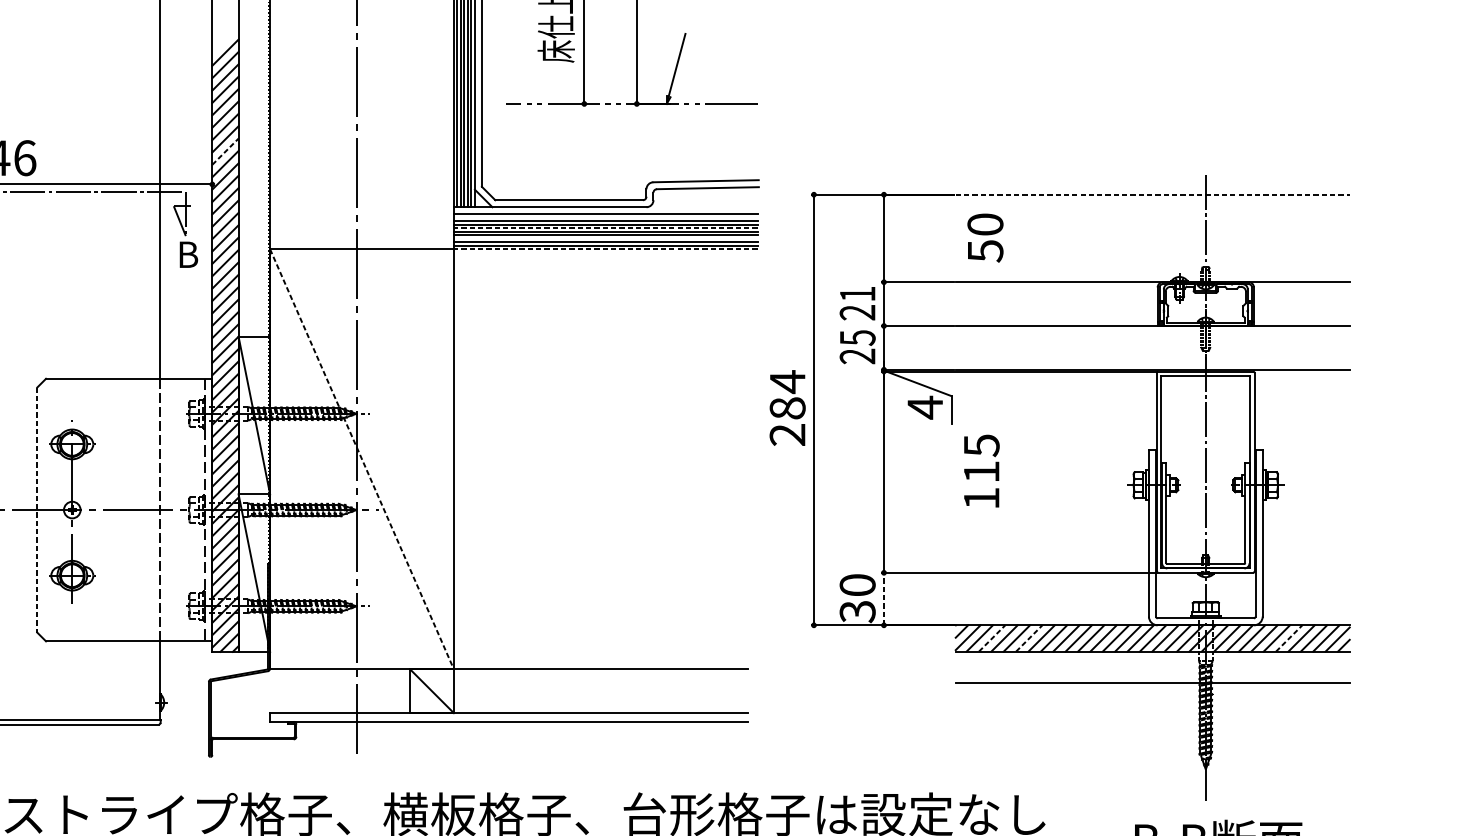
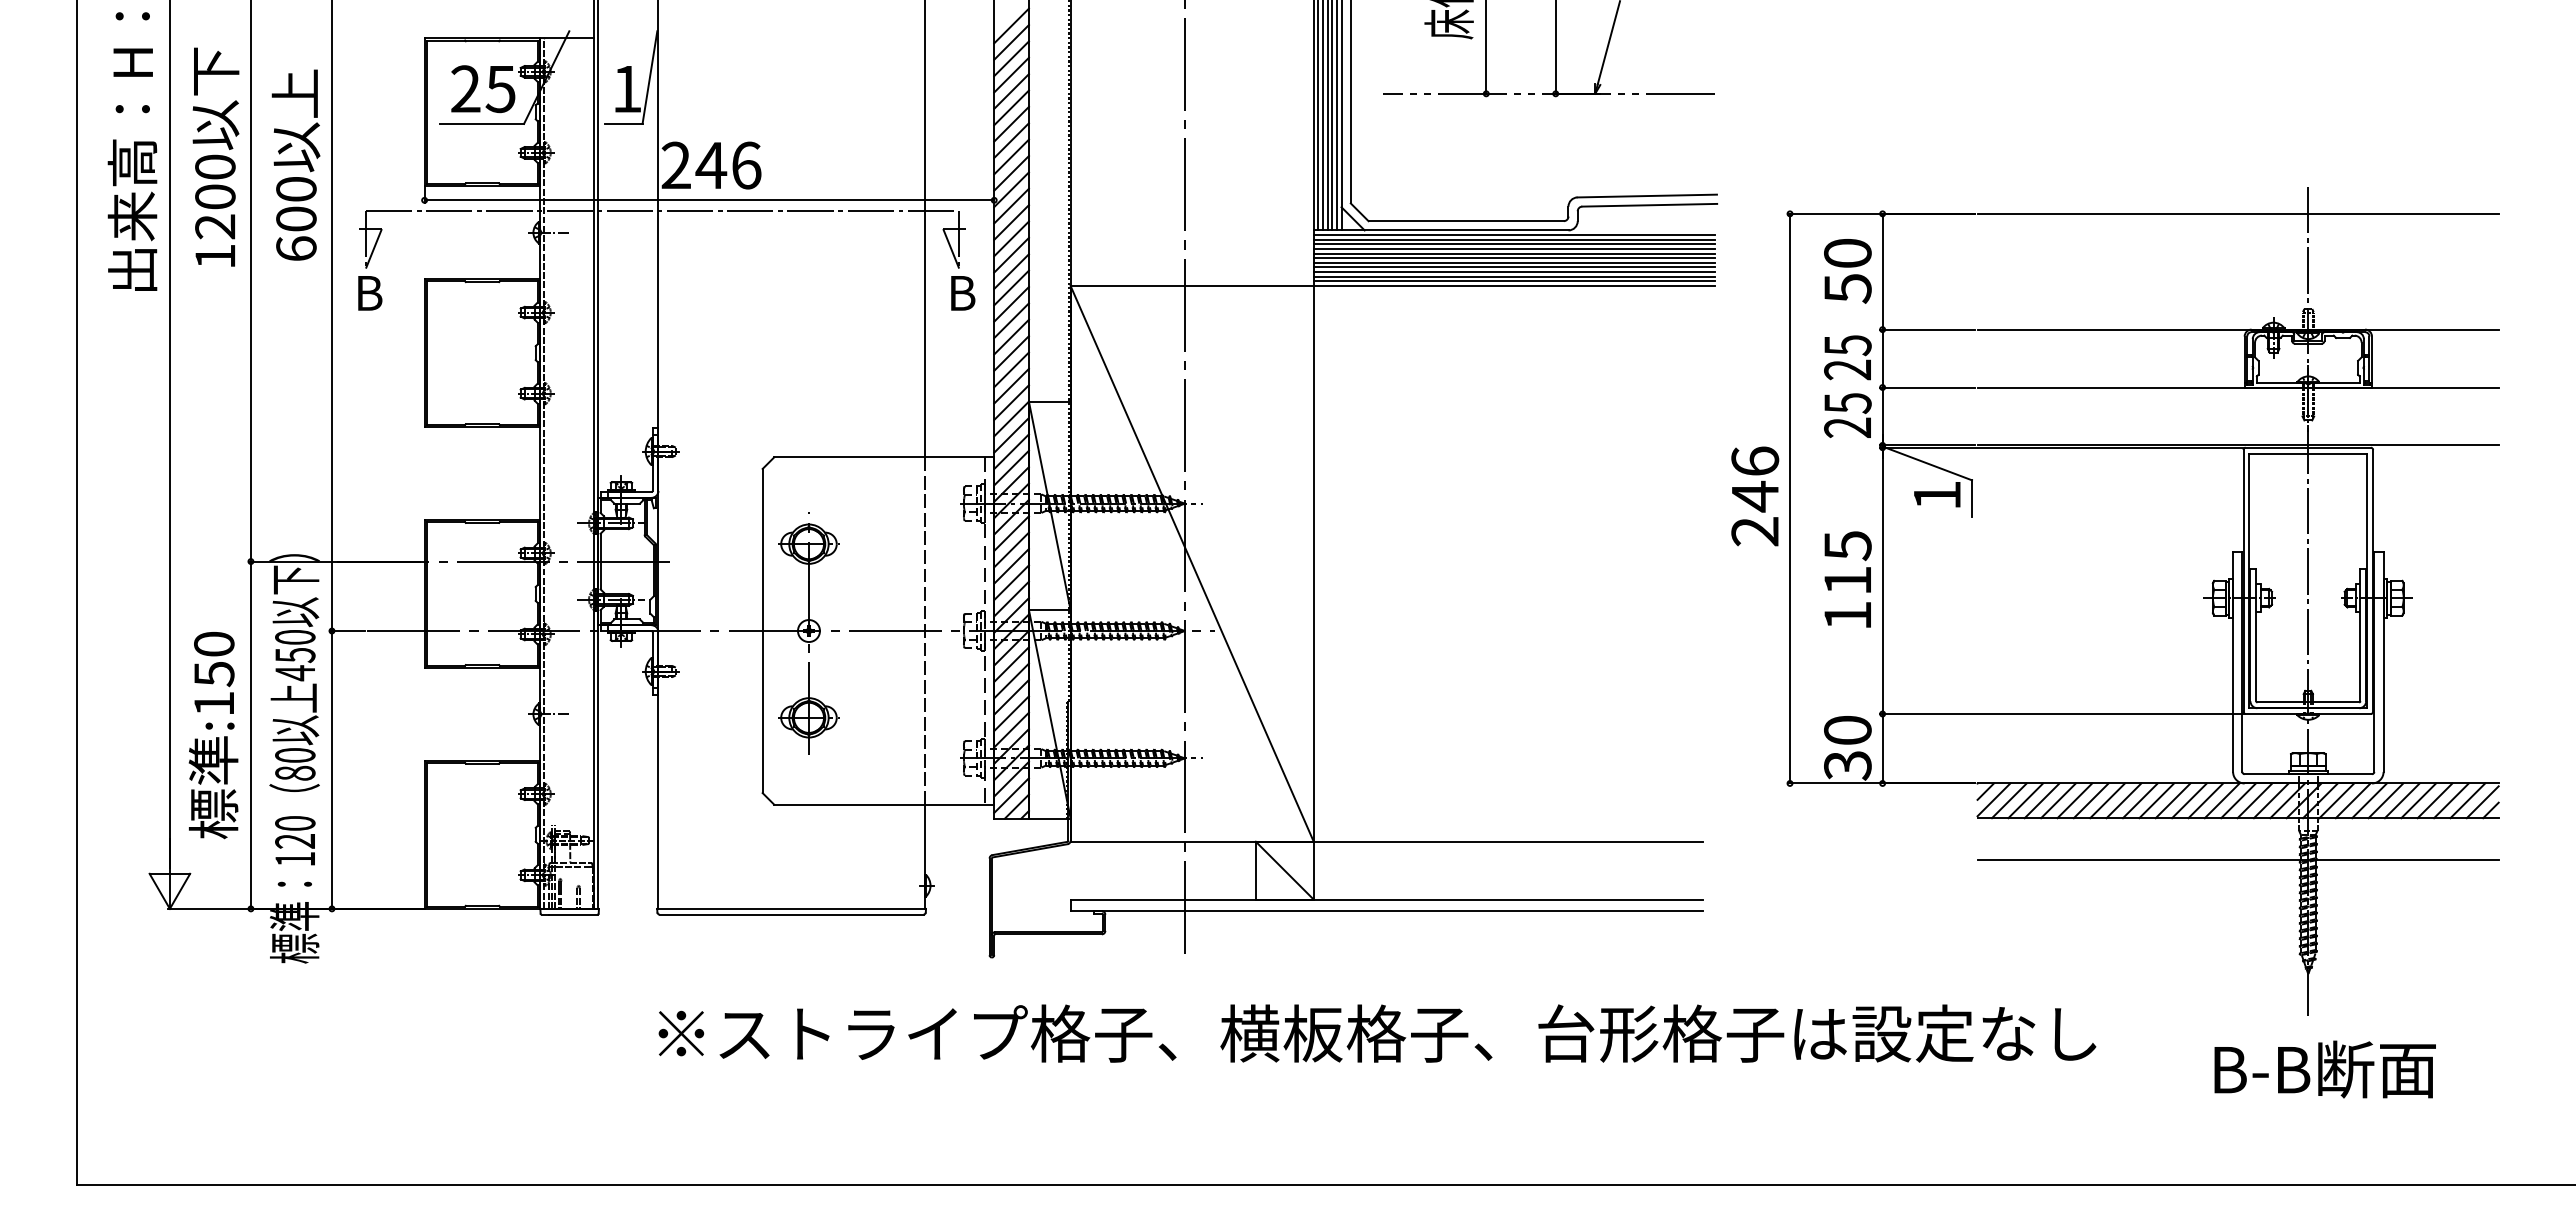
line: (225, 152) -> (1011, 157), dashed -> solid
line: (1153, 194) -> (2238, 213), dashed -> solid
line: (605, 211) -> (1514, 235), added
line: (605, 217) -> (1514, 244), added
line: (605, 228) -> (1514, 258), dashed -> solid
text: (985, 238) -> (1847, 271), moved
line: (605, 239) -> (1514, 272), added
line: (605, 249) -> (1514, 286), dashed -> solid
text: (857, 294) -> (1847, 345), 21 -> 25
text: (787, 394) -> (1755, 478), 284 -> 246
text: (925, 407) -> (1937, 495), 4 -> 1
line: (362, 459) -> (1192, 564), dashed -> solid
text: (981, 471) -> (1847, 579), moved
line: (37, 510) -> (762, 631), dashed -> solid
line: (883, 598) -> (1882, 748), dashed -> solid
line: (991, 638) -> (2025, 800), dashed -> solid
line: (1029, 638) -> (2074, 800), dashed -> solid
line: (1289, 638) -> (2418, 800), dashed -> solid

